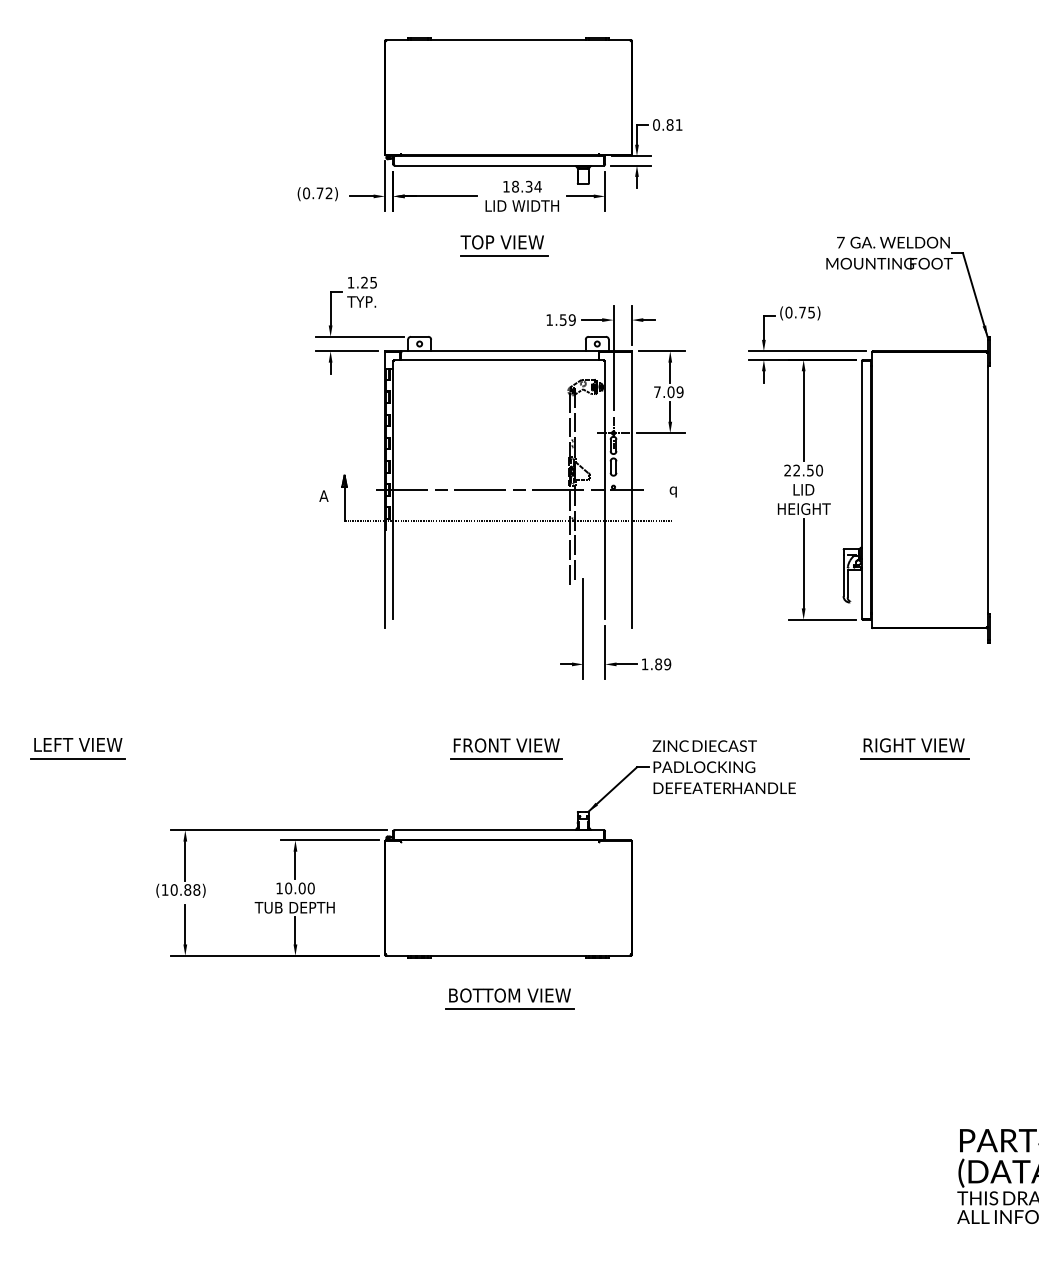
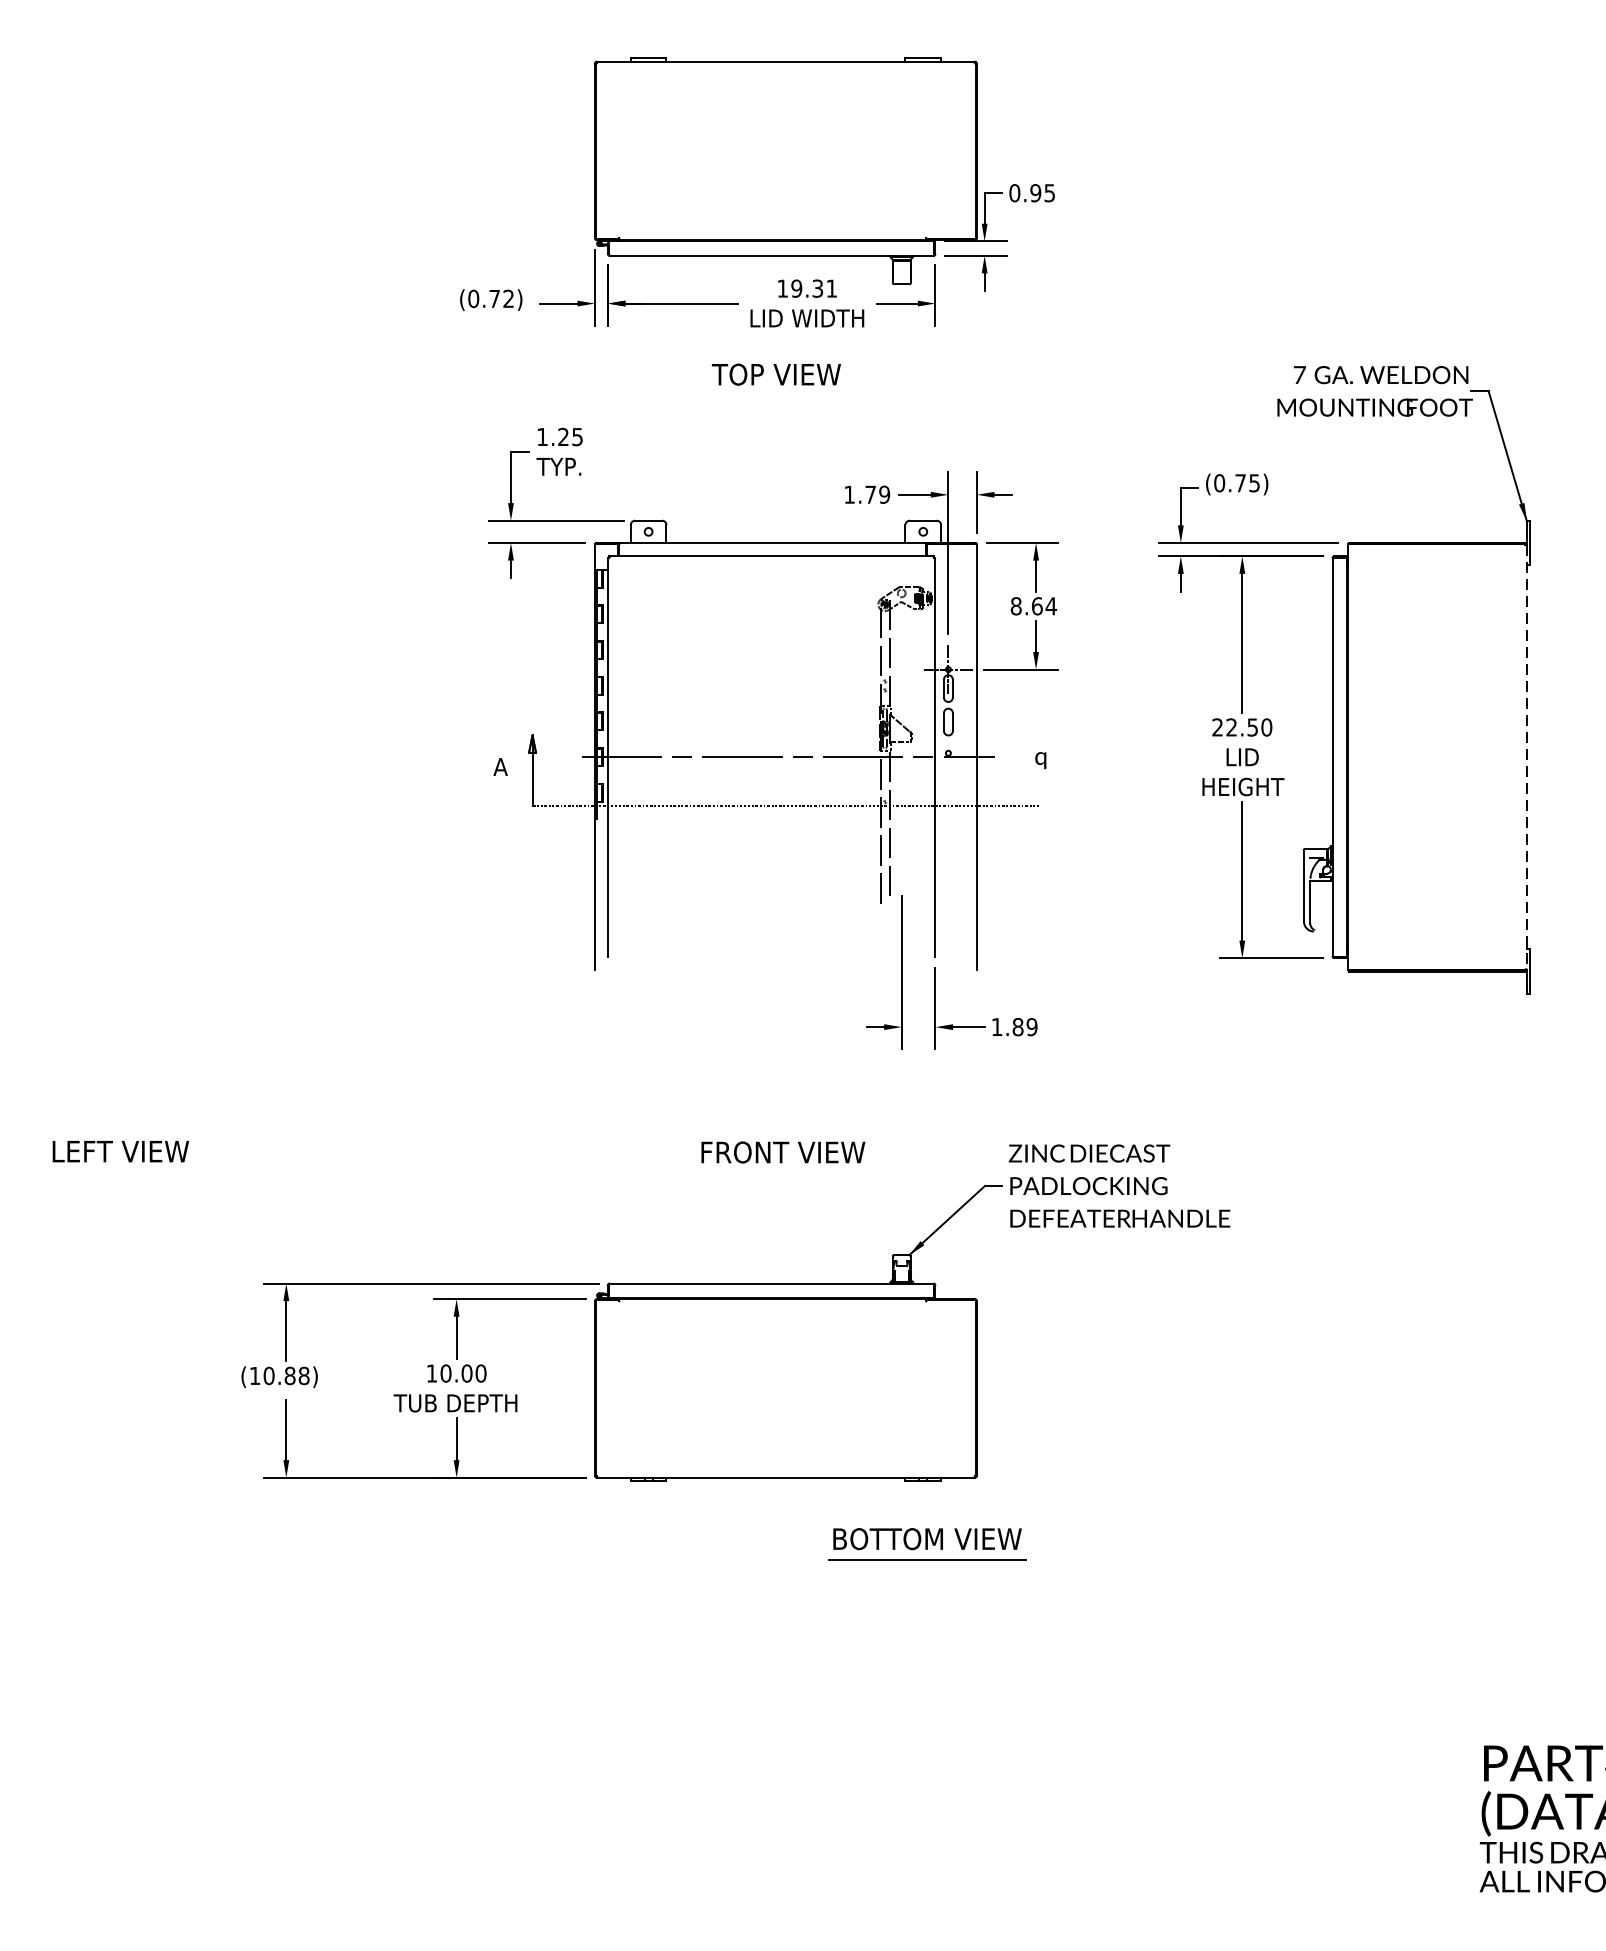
text: (674, 124) -> (1042, 192), 0.81 -> 0.95
text: (526, 186) -> (813, 288), 18.34 -> 19.31
line: (504, 256) -> (779, 396), removed
text: (562, 319) -> (869, 493), 1.59 -> 1.79
text: (668, 392) -> (1033, 606), 7.09 -> 8.64
line: (987, 490) -> (1526, 758), solid -> dashed
part: (914, 748) -> (1413, 1157), removed
line: (77, 758) -> (119, 1172), removed
line: (506, 759) -> (782, 1174), removed
part: (509, 998) -> (926, 1543), moved

